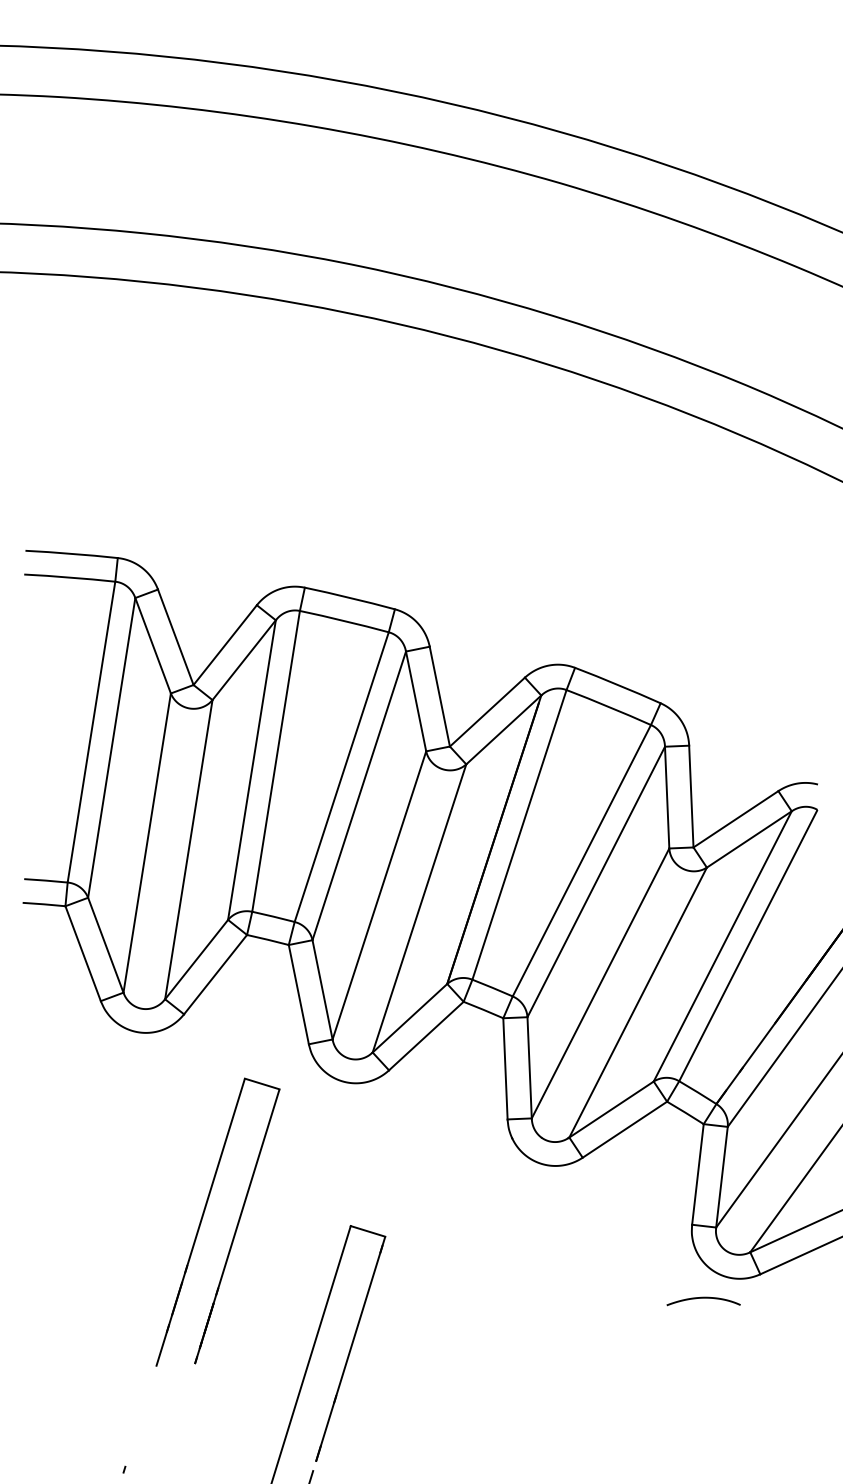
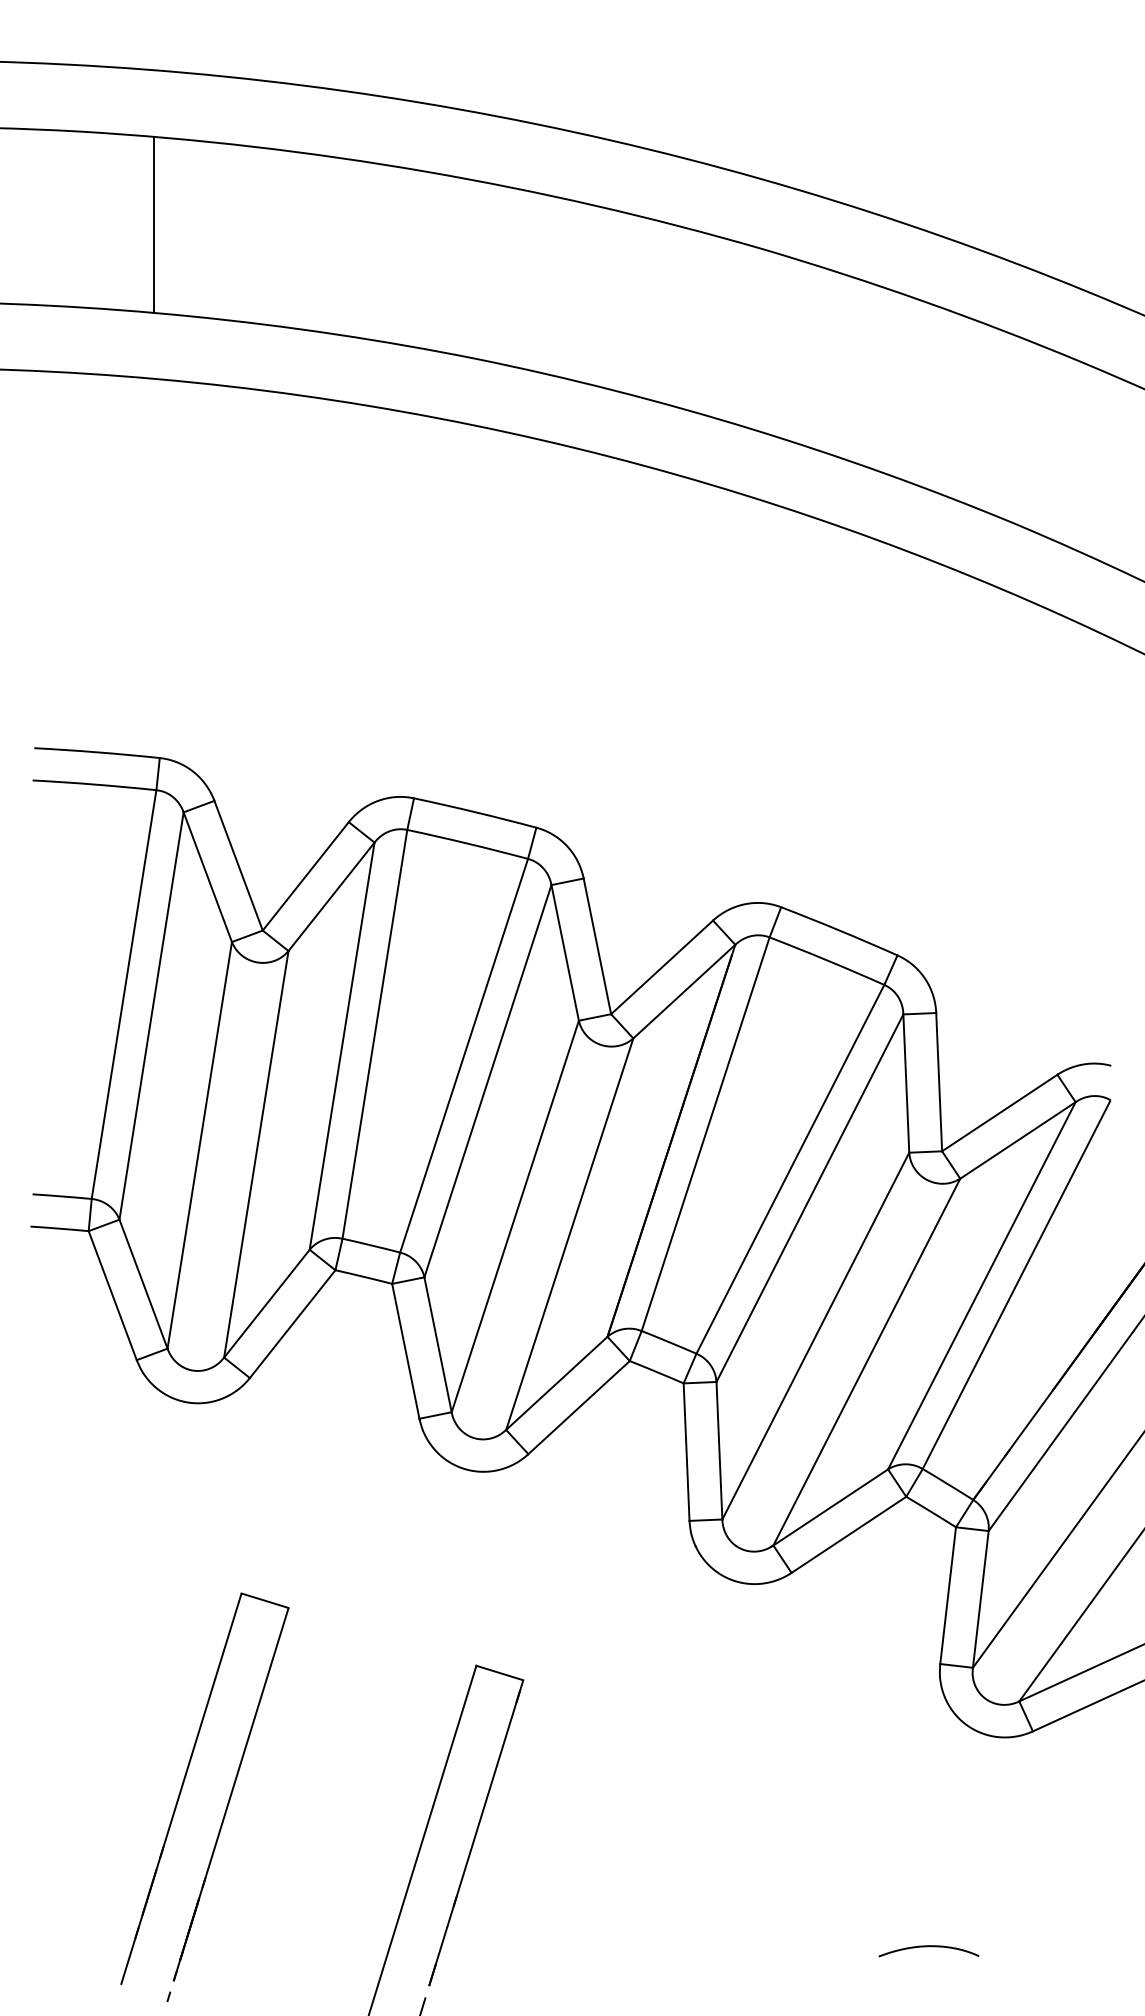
line: (113, 165) -> (153, 224), added
part: (202, 1217) -> (184, 1782), moved
curve: (703, 1298) -> (928, 1947), moved

